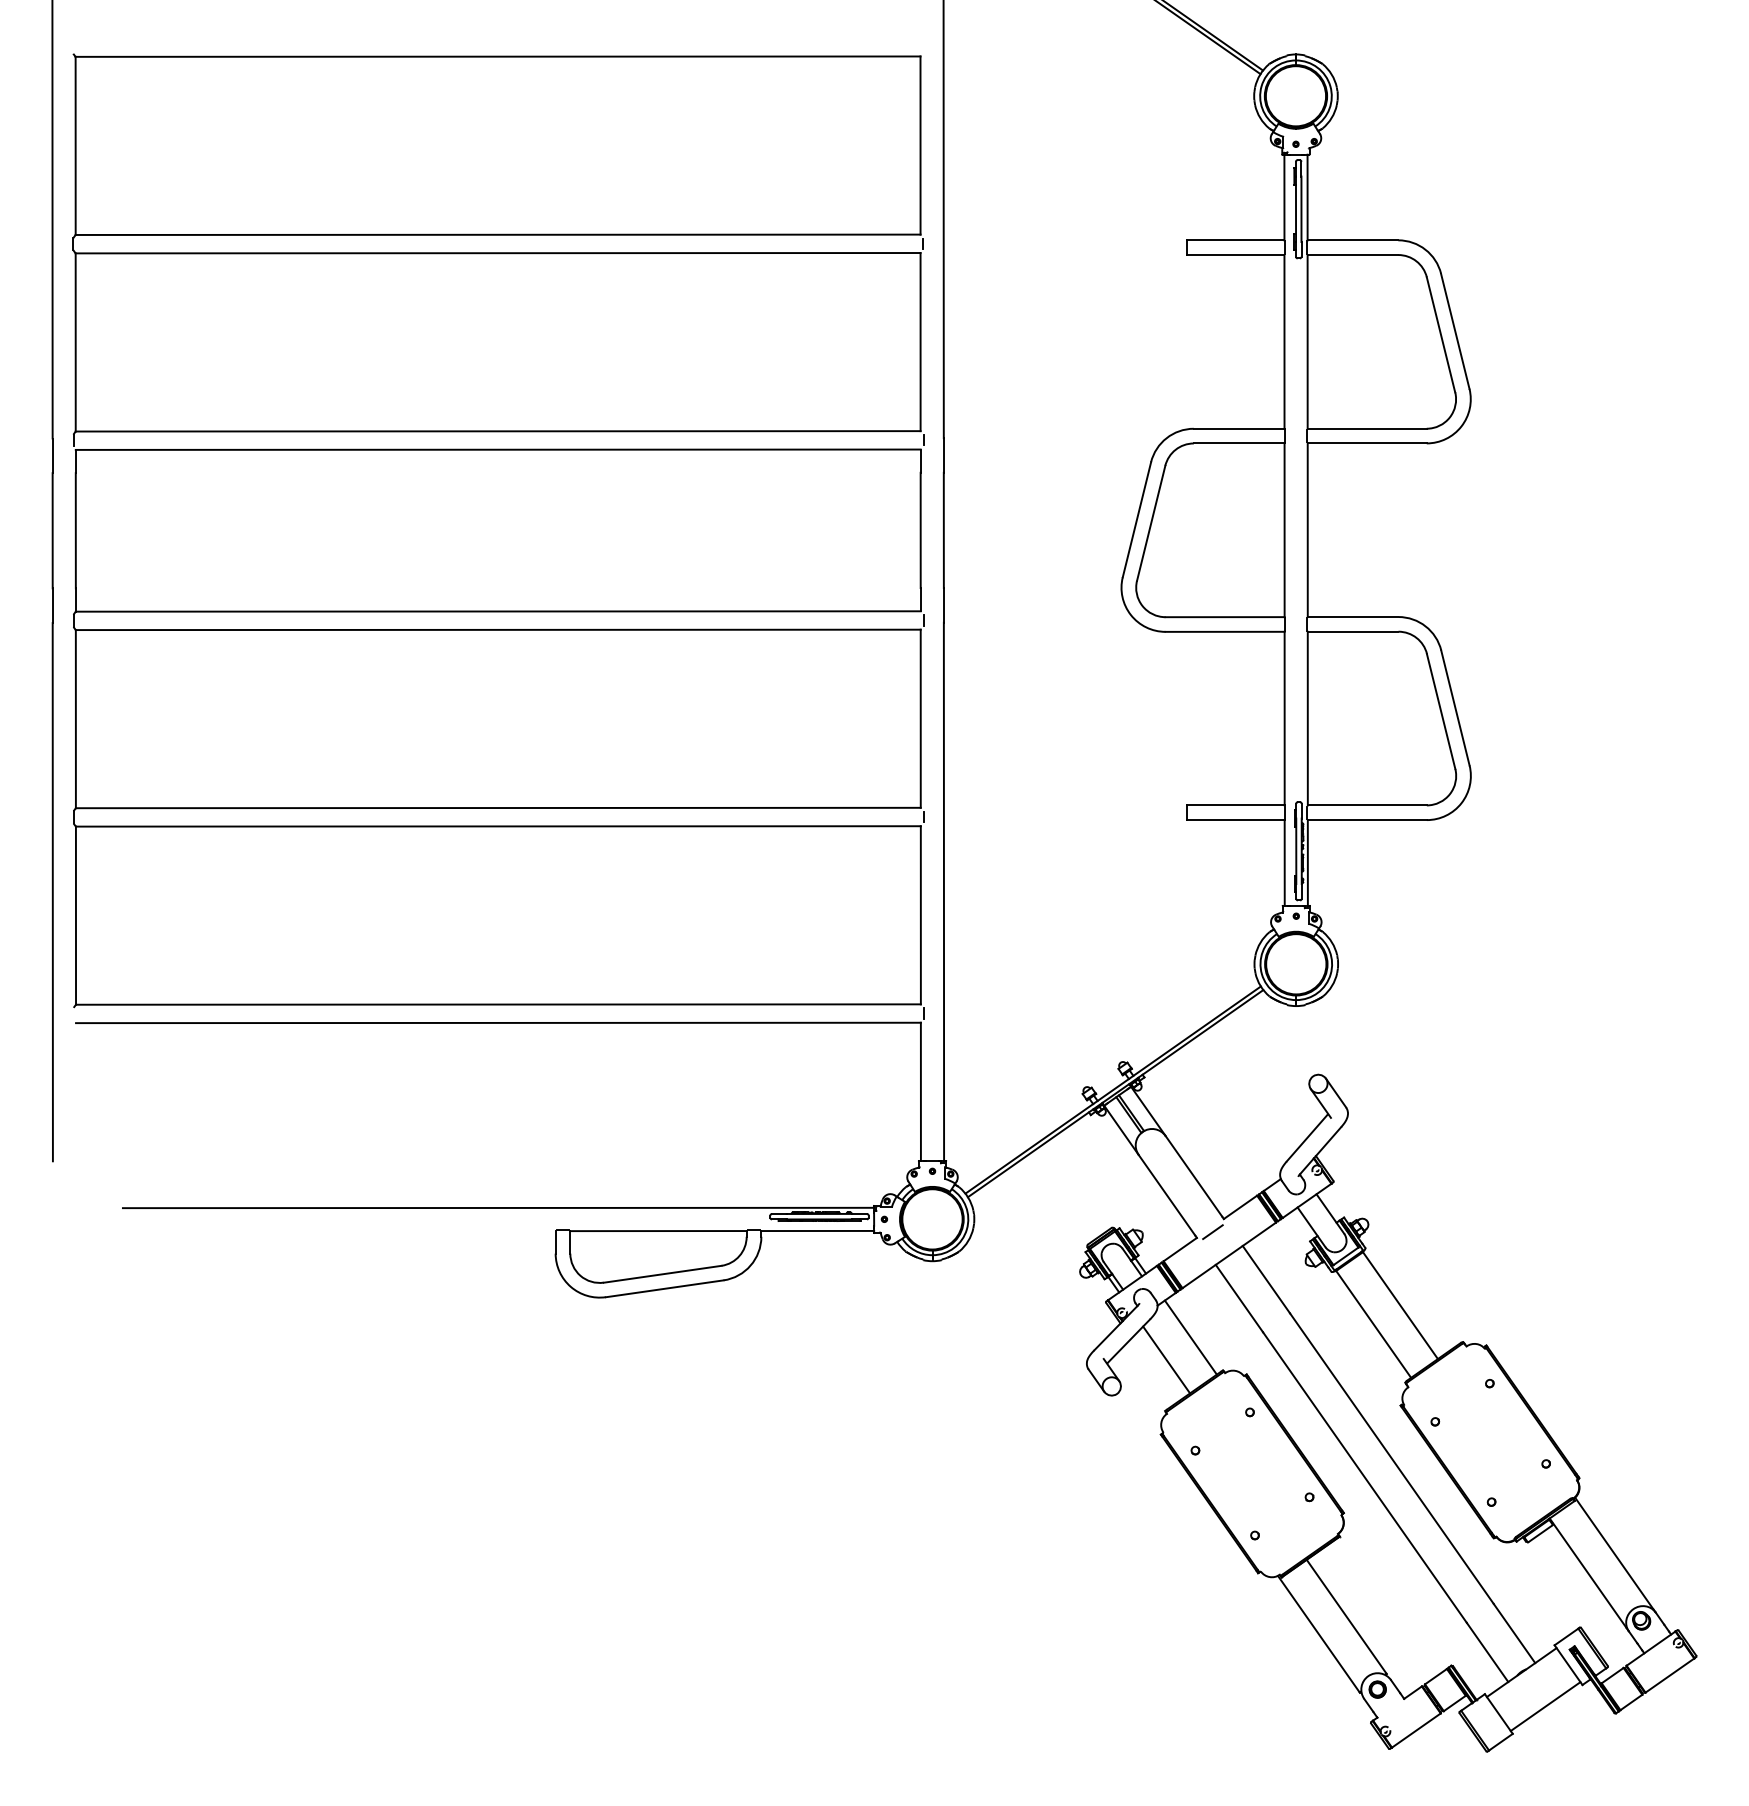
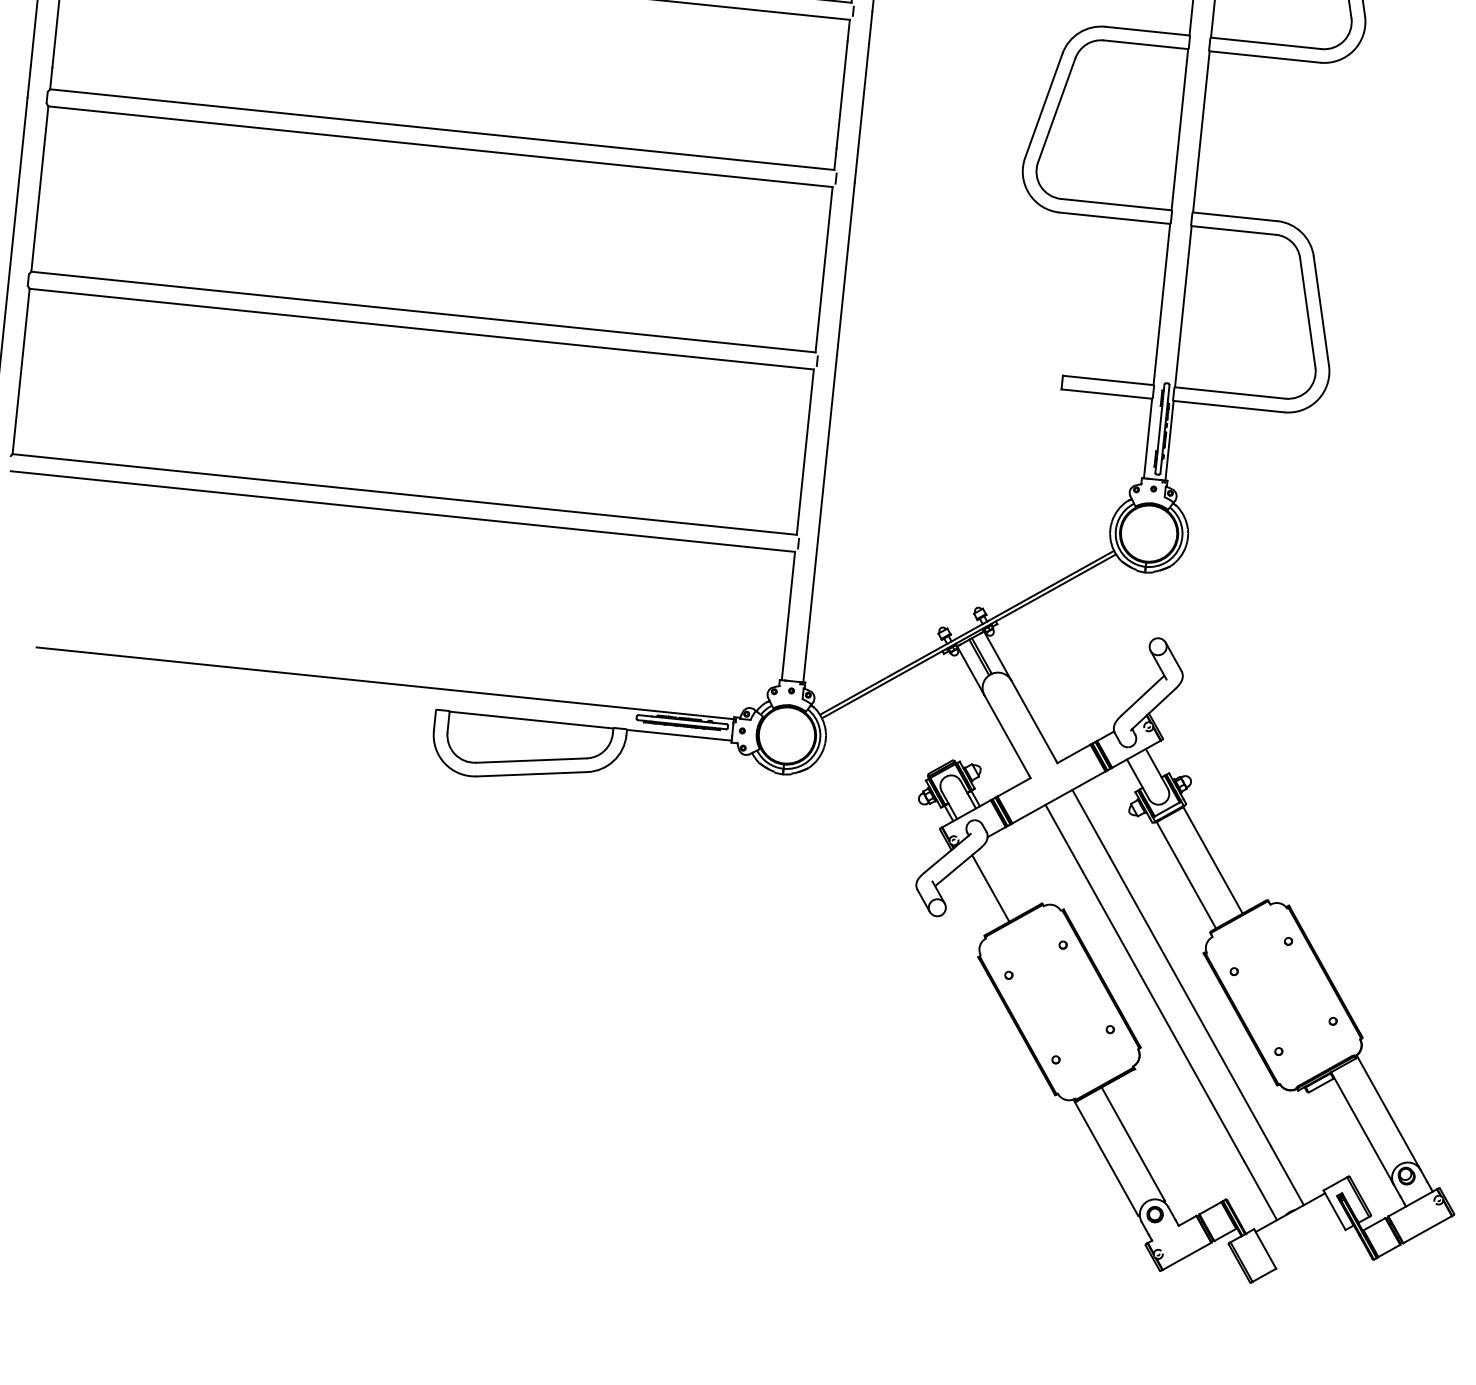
line: (1212, 1232) -> (1045, 774), removed
line: (1190, 1337) -> (1015, 869), removed
line: (1545, 1706) -> (1309, 1246), removed

